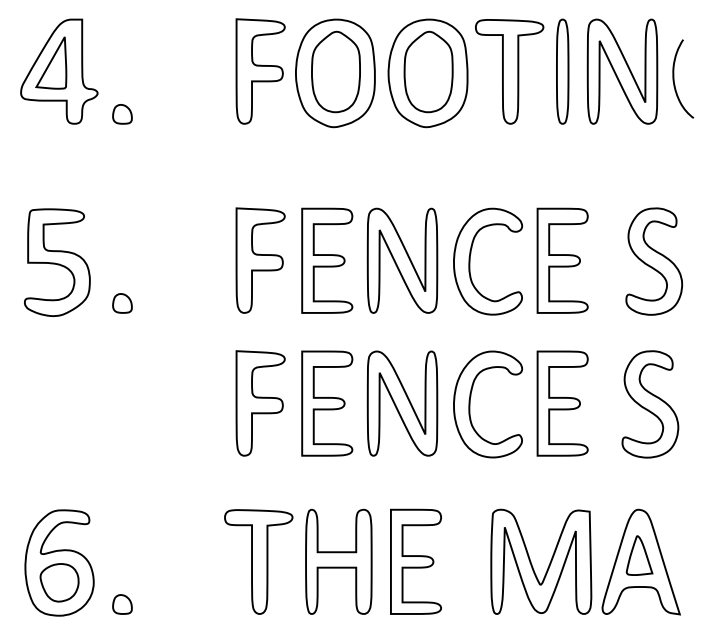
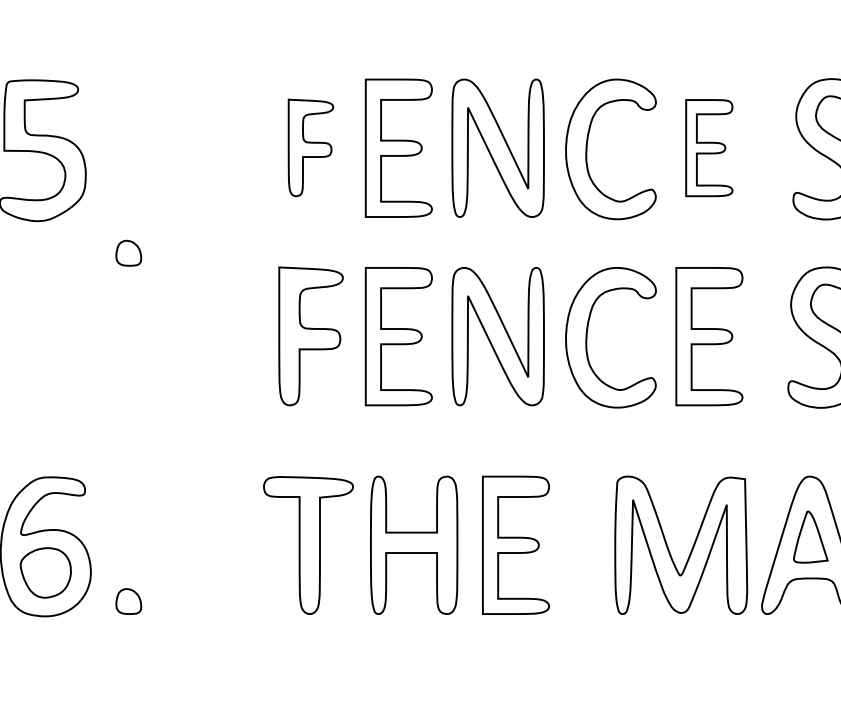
part: (260, 260) -> (310, 147), size x0.7
part: (562, 260) -> (709, 147), size x0.7
part: (122, 303) -> (128, 253), moved

